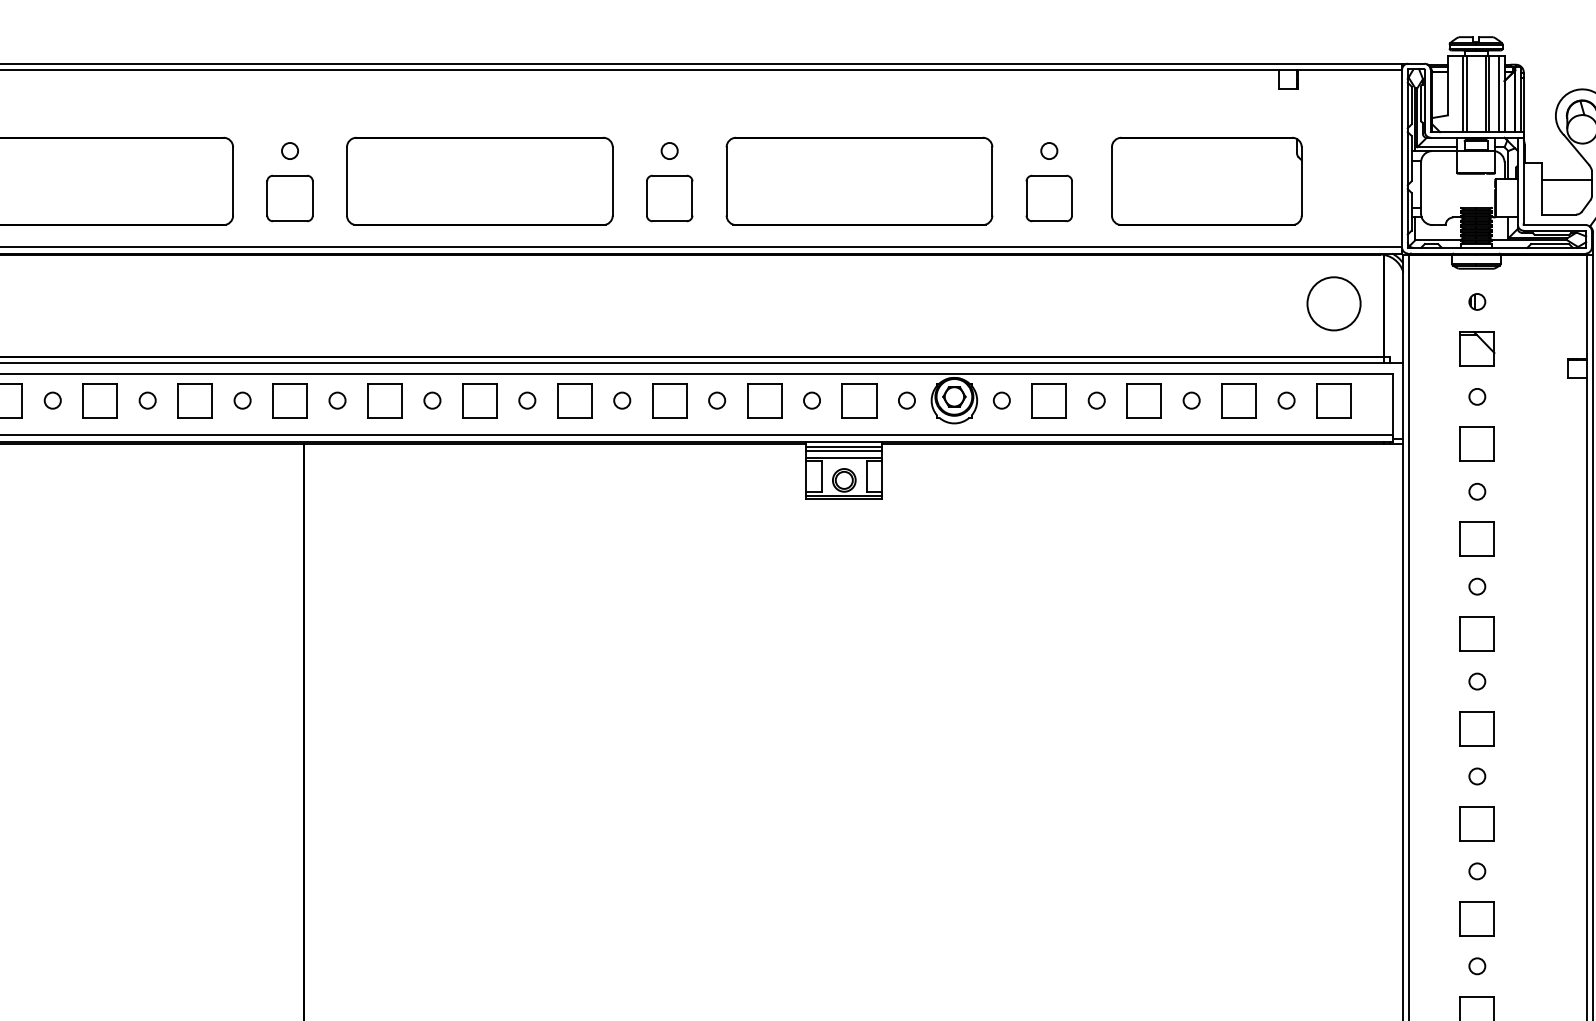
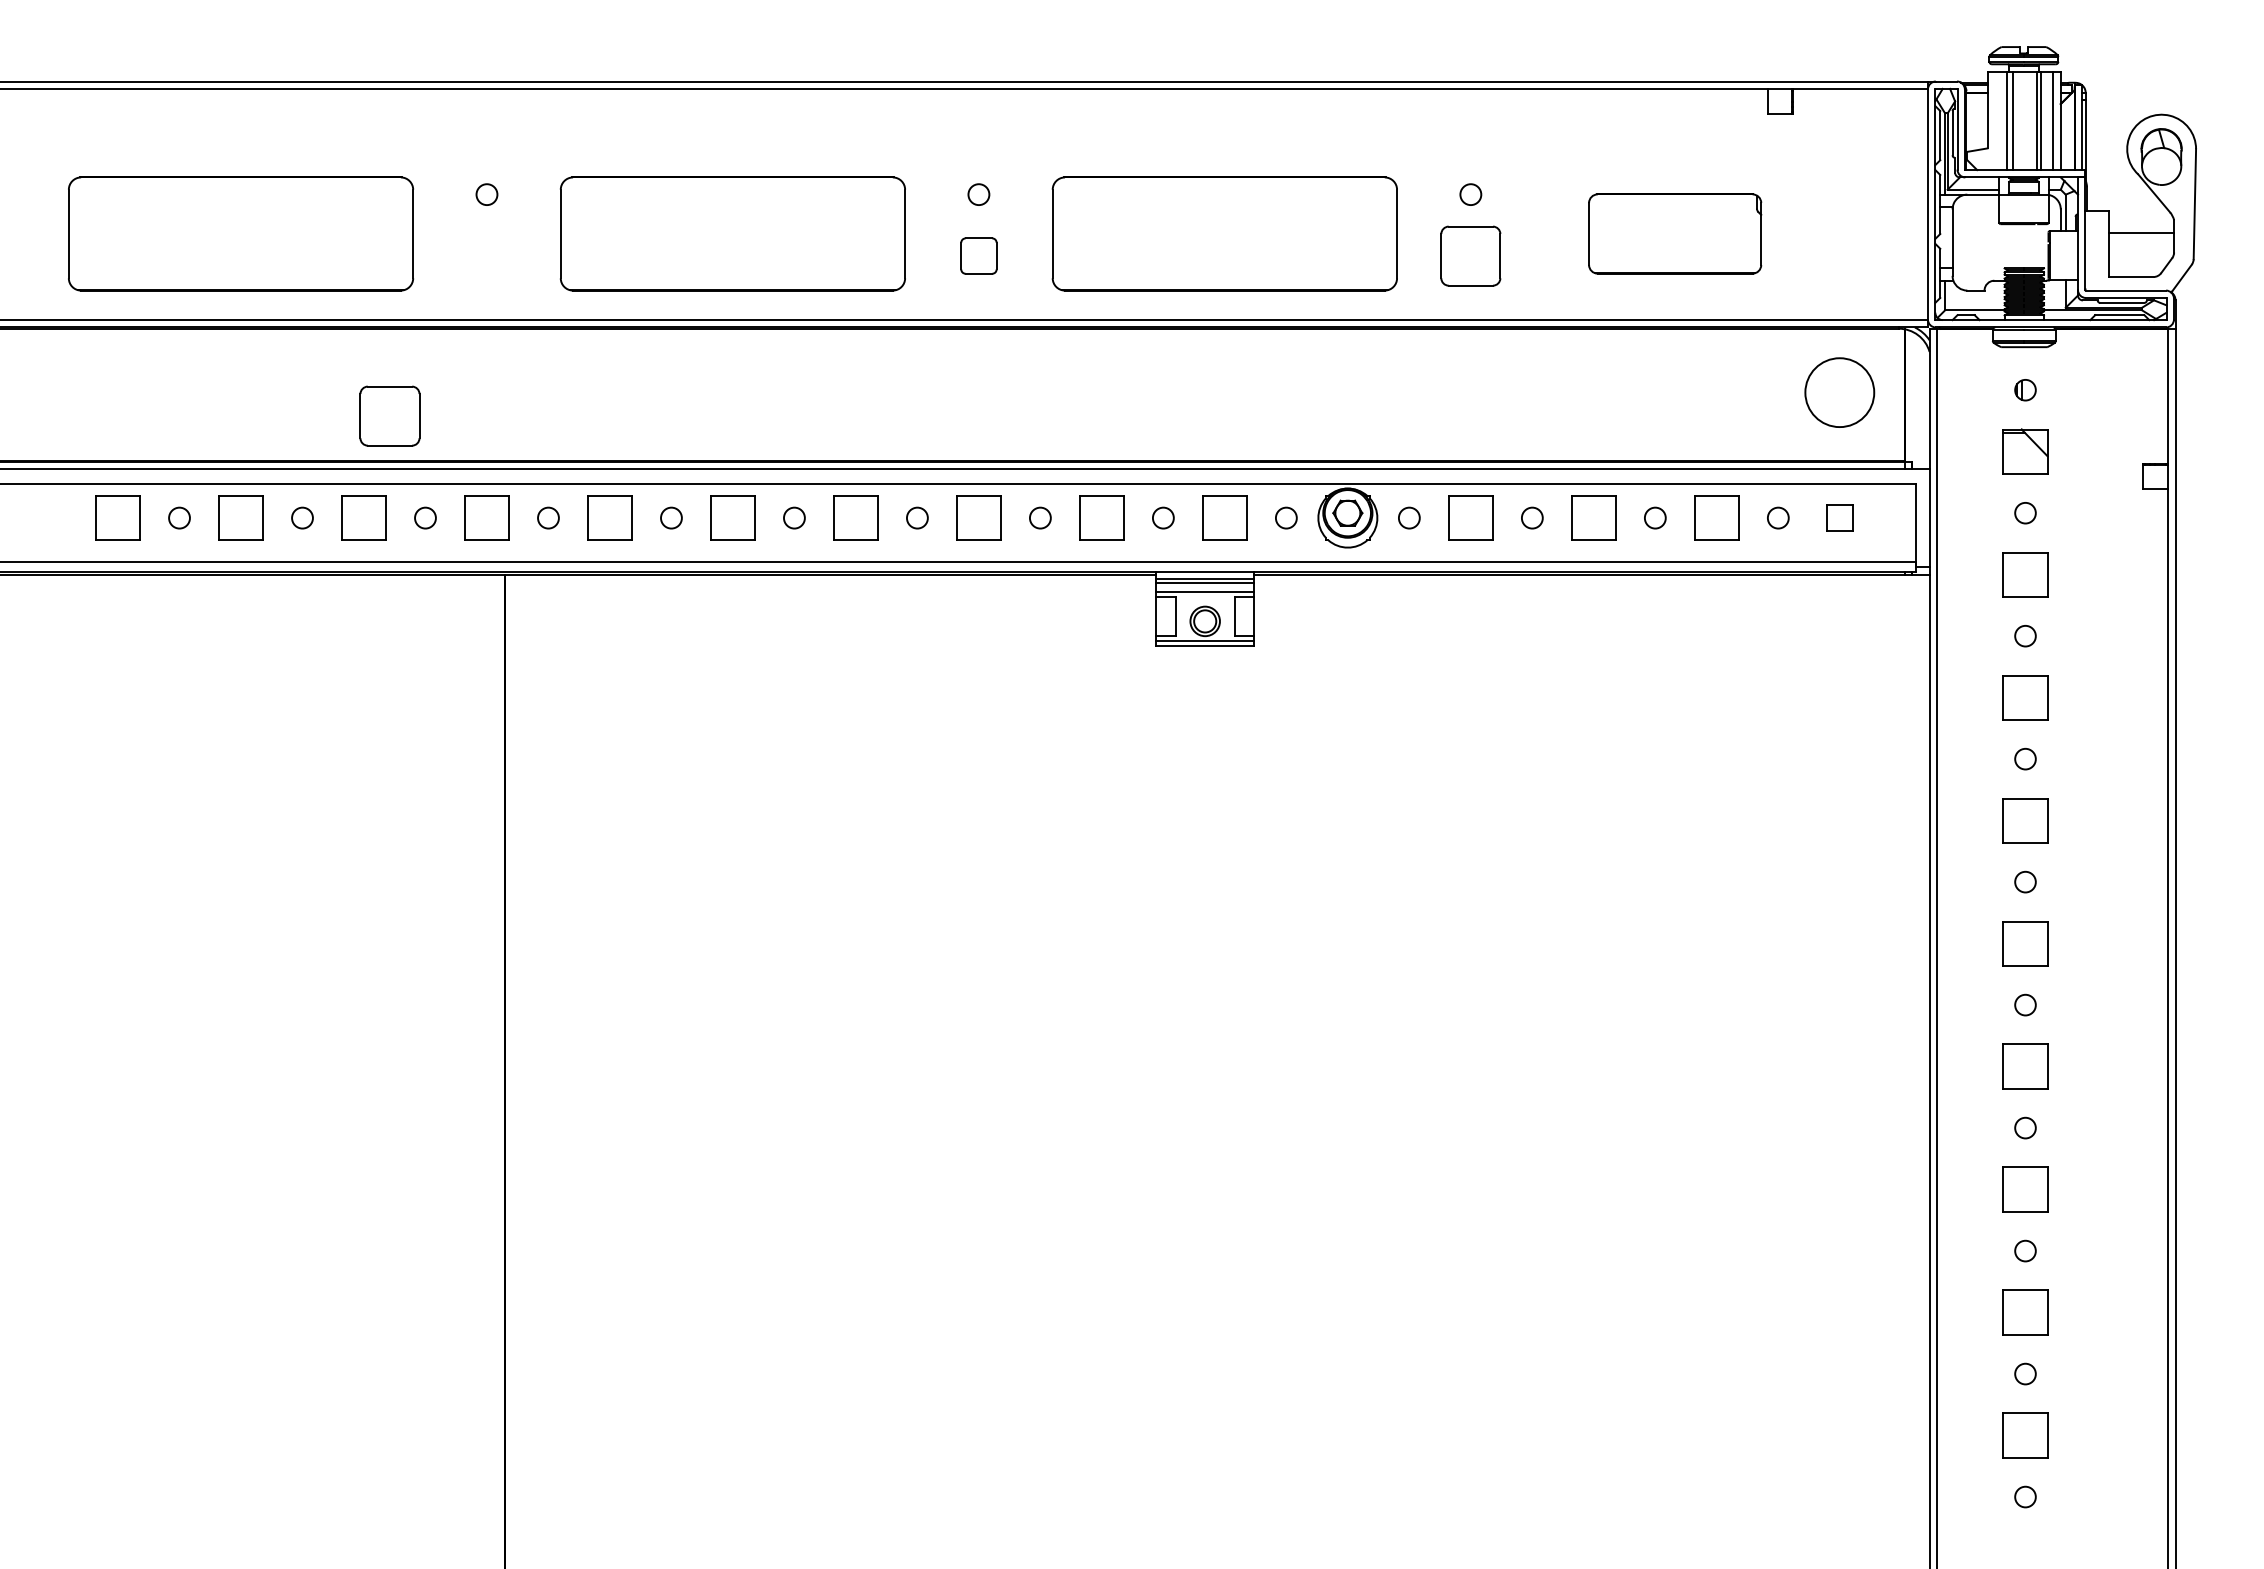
part: (1207, 181) -> (1675, 233), size x0.7
part: (289, 198) -> (389, 415), moved
part: (669, 198) -> (978, 255), size x0.6
part: (1333, 400) -> (1839, 517), size x0.6

